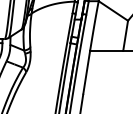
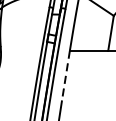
line: (86, 72) -> (65, 75), solid -> dashed

